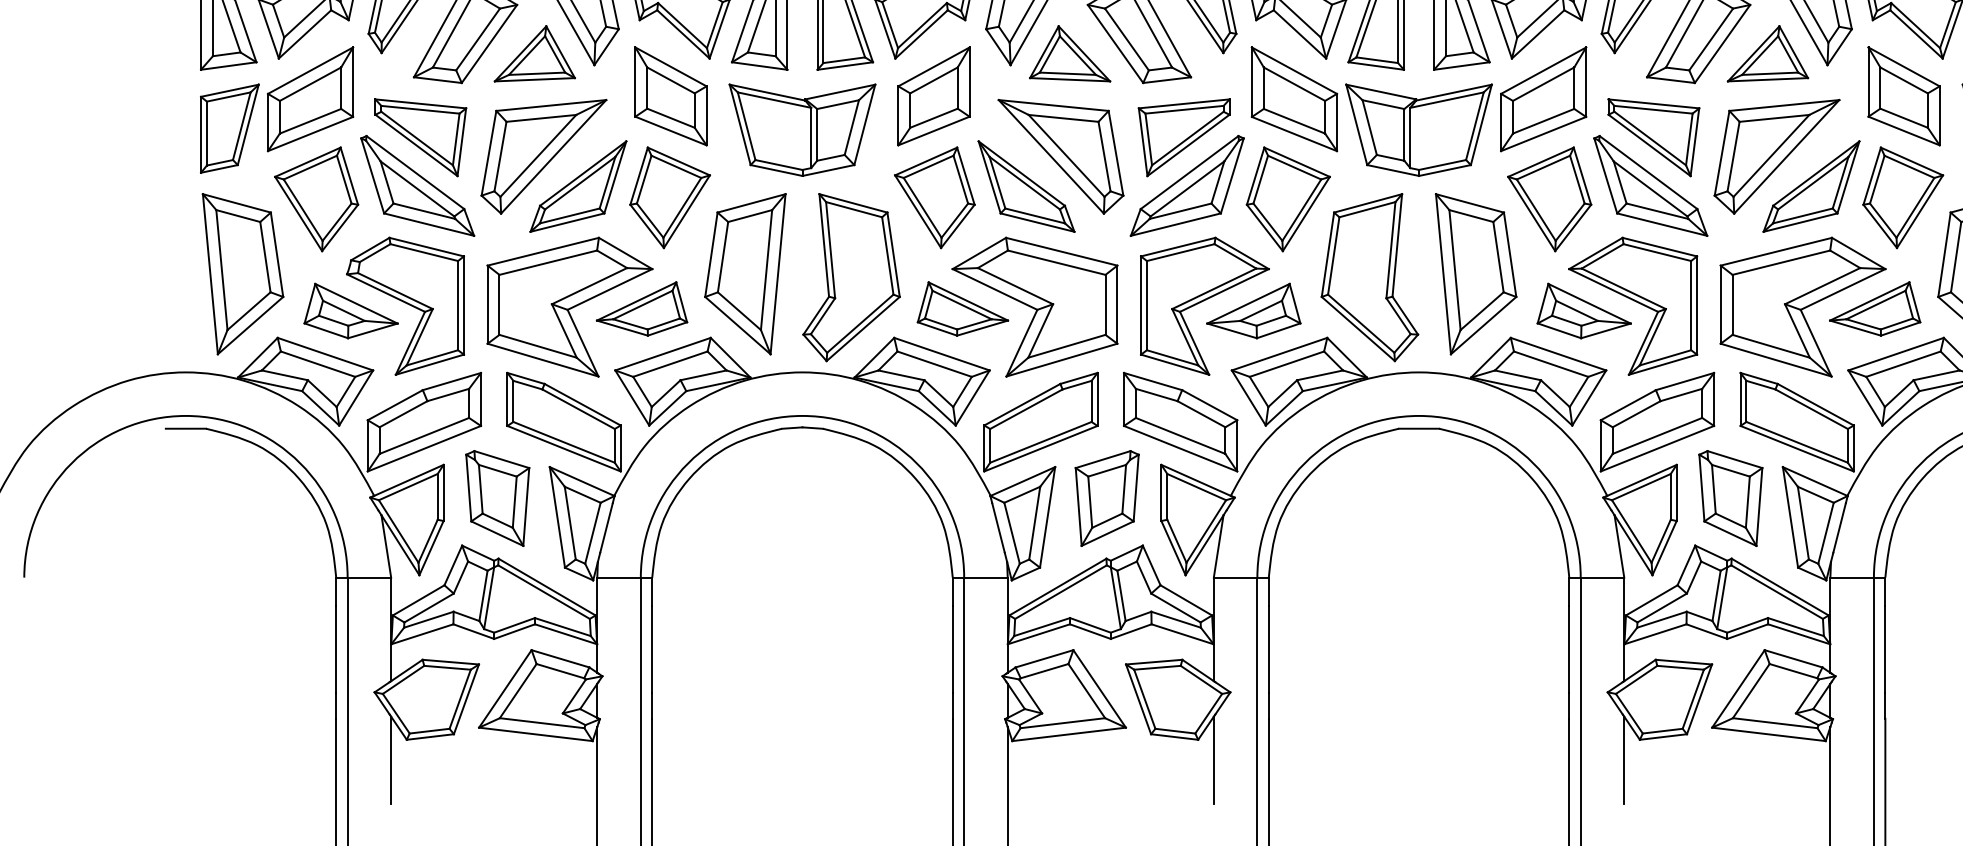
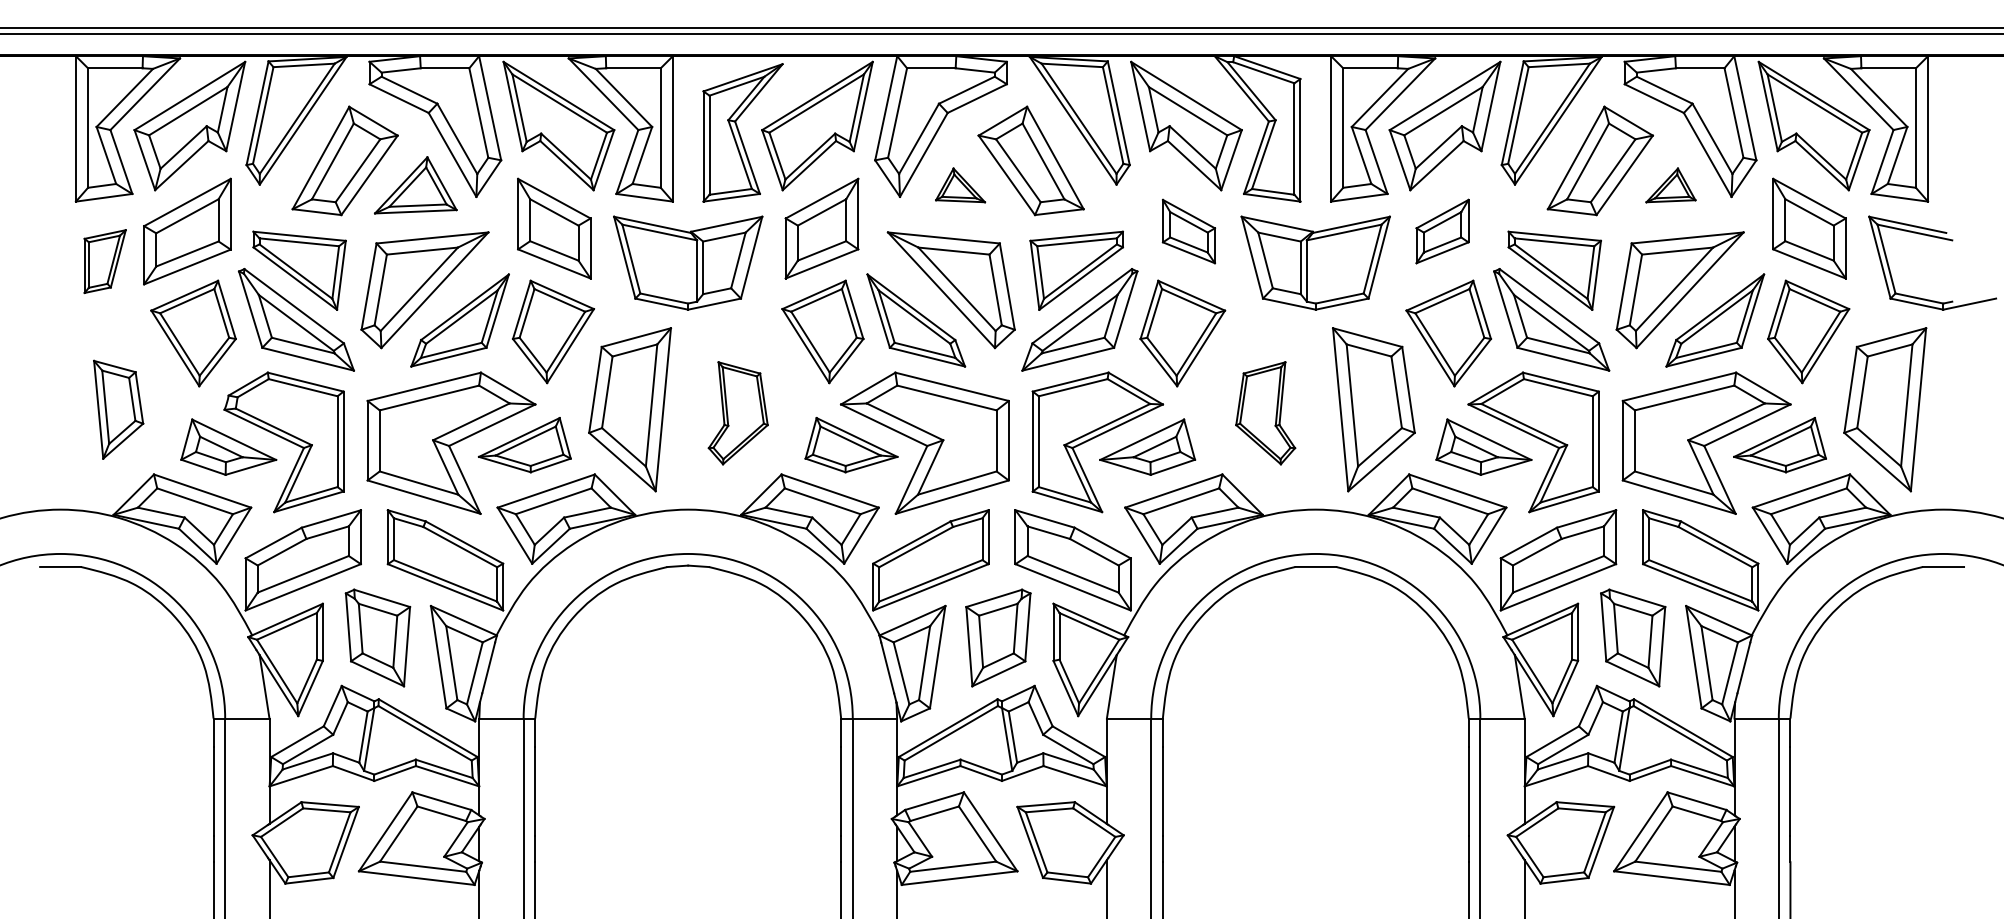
part: (1070, 53) -> (960, 185), size x0.6
part: (1767, 53) -> (1670, 185), size x0.6
part: (1294, 99) -> (1188, 231), size x0.6
part: (1543, 99) -> (1442, 231), size x0.6
part: (229, 128) -> (104, 261), size x0.7
part: (242, 274) -> (118, 409), size x0.6
part: (851, 277) -> (738, 413), size x0.6
part: (1369, 277) -> (1265, 413), size x0.6

